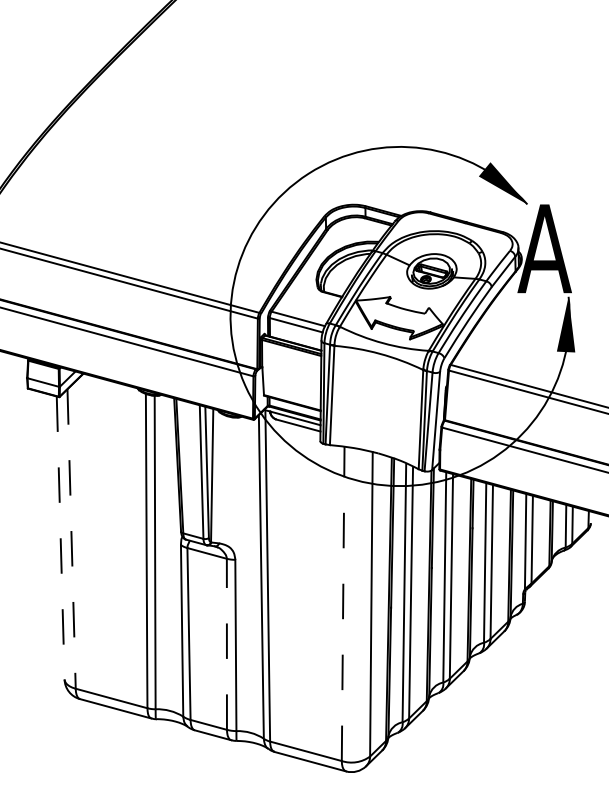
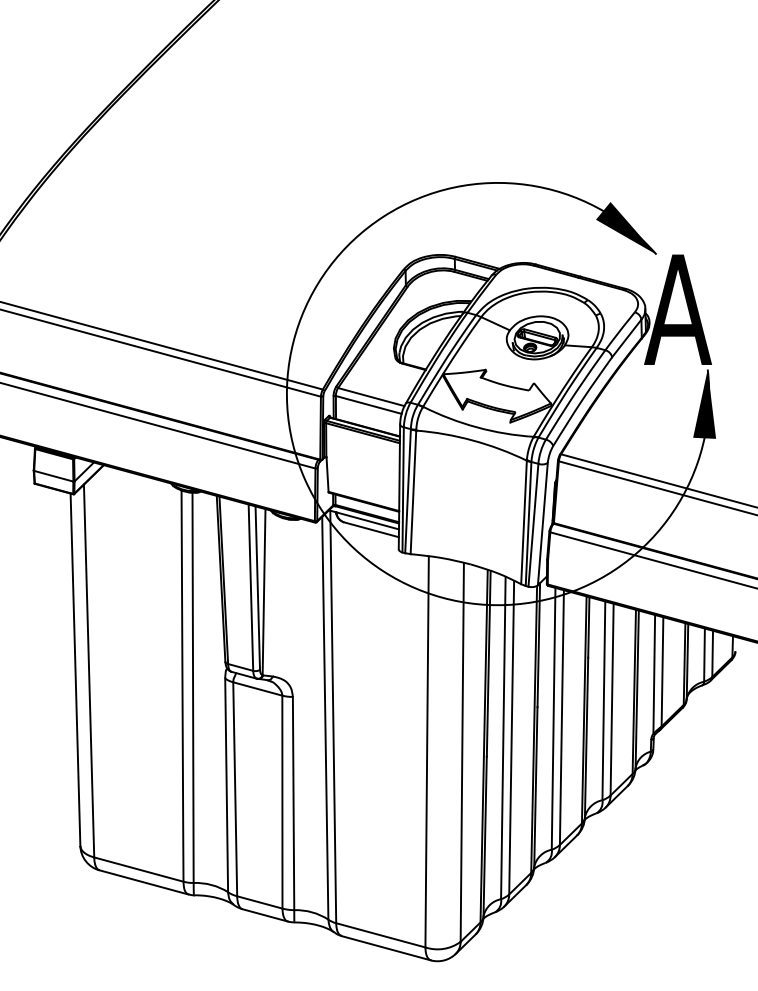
line: (60, 538) -> (75, 670), dashed -> solid
line: (71, 539) -> (89, 671), dashed -> solid
line: (343, 603) -> (427, 751), dashed -> solid
line: (226, 643) -> (282, 801), dashed -> solid

